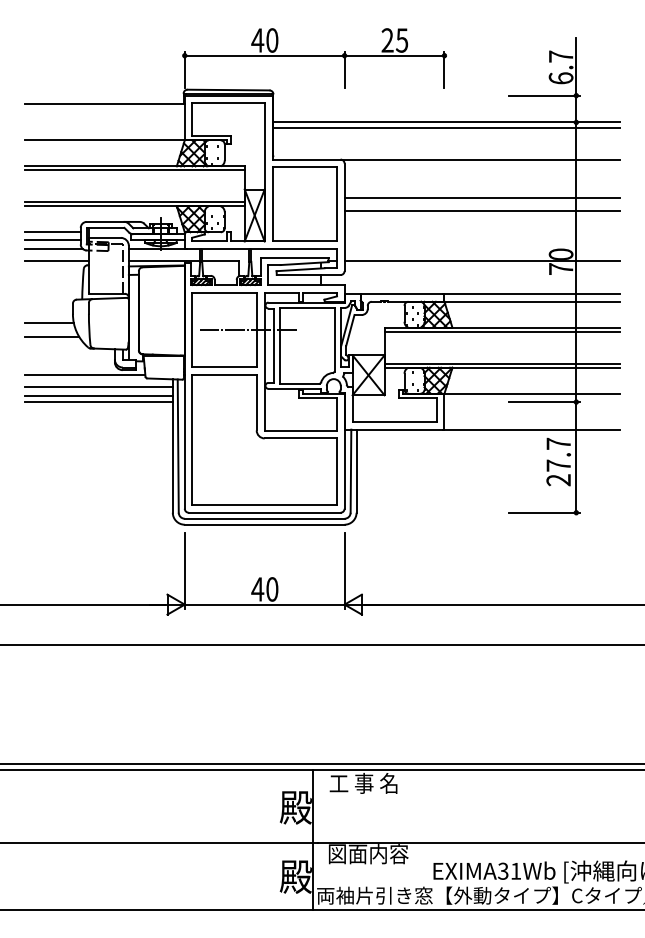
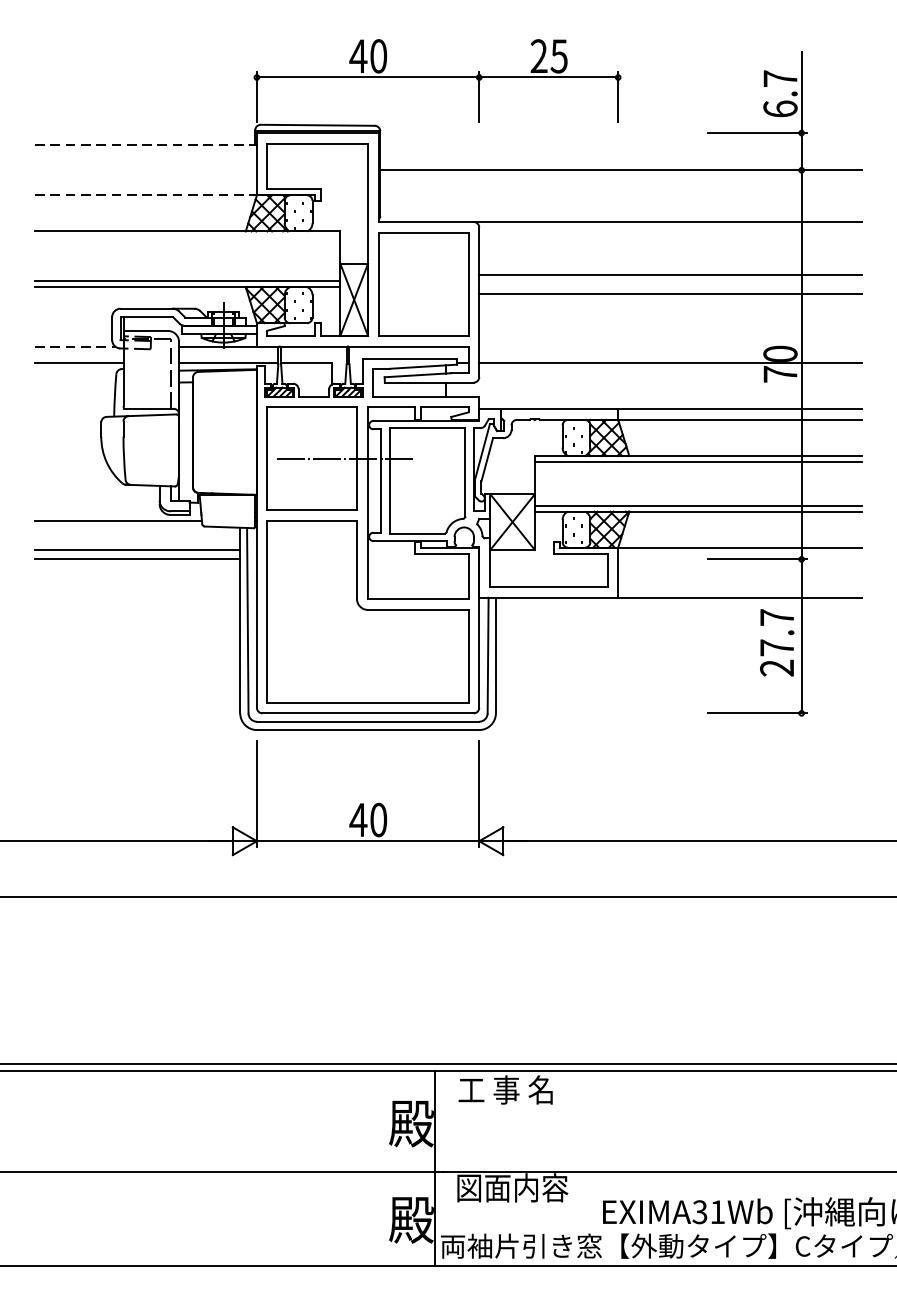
line: (105, 104) -> (146, 145), solid -> dashed
line: (446, 128) -> (621, 178), removed
line: (105, 140) -> (146, 195), solid -> dashed
line: (134, 170) -> (186, 237), removed
line: (52, 232) -> (72, 323), removed
line: (52, 240) -> (72, 334), removed
line: (54, 249) -> (75, 347), solid -> dashed
line: (49, 322) -> (68, 448), removed
line: (52, 336) -> (72, 468), removed
line: (98, 386) -> (136, 537), removed

